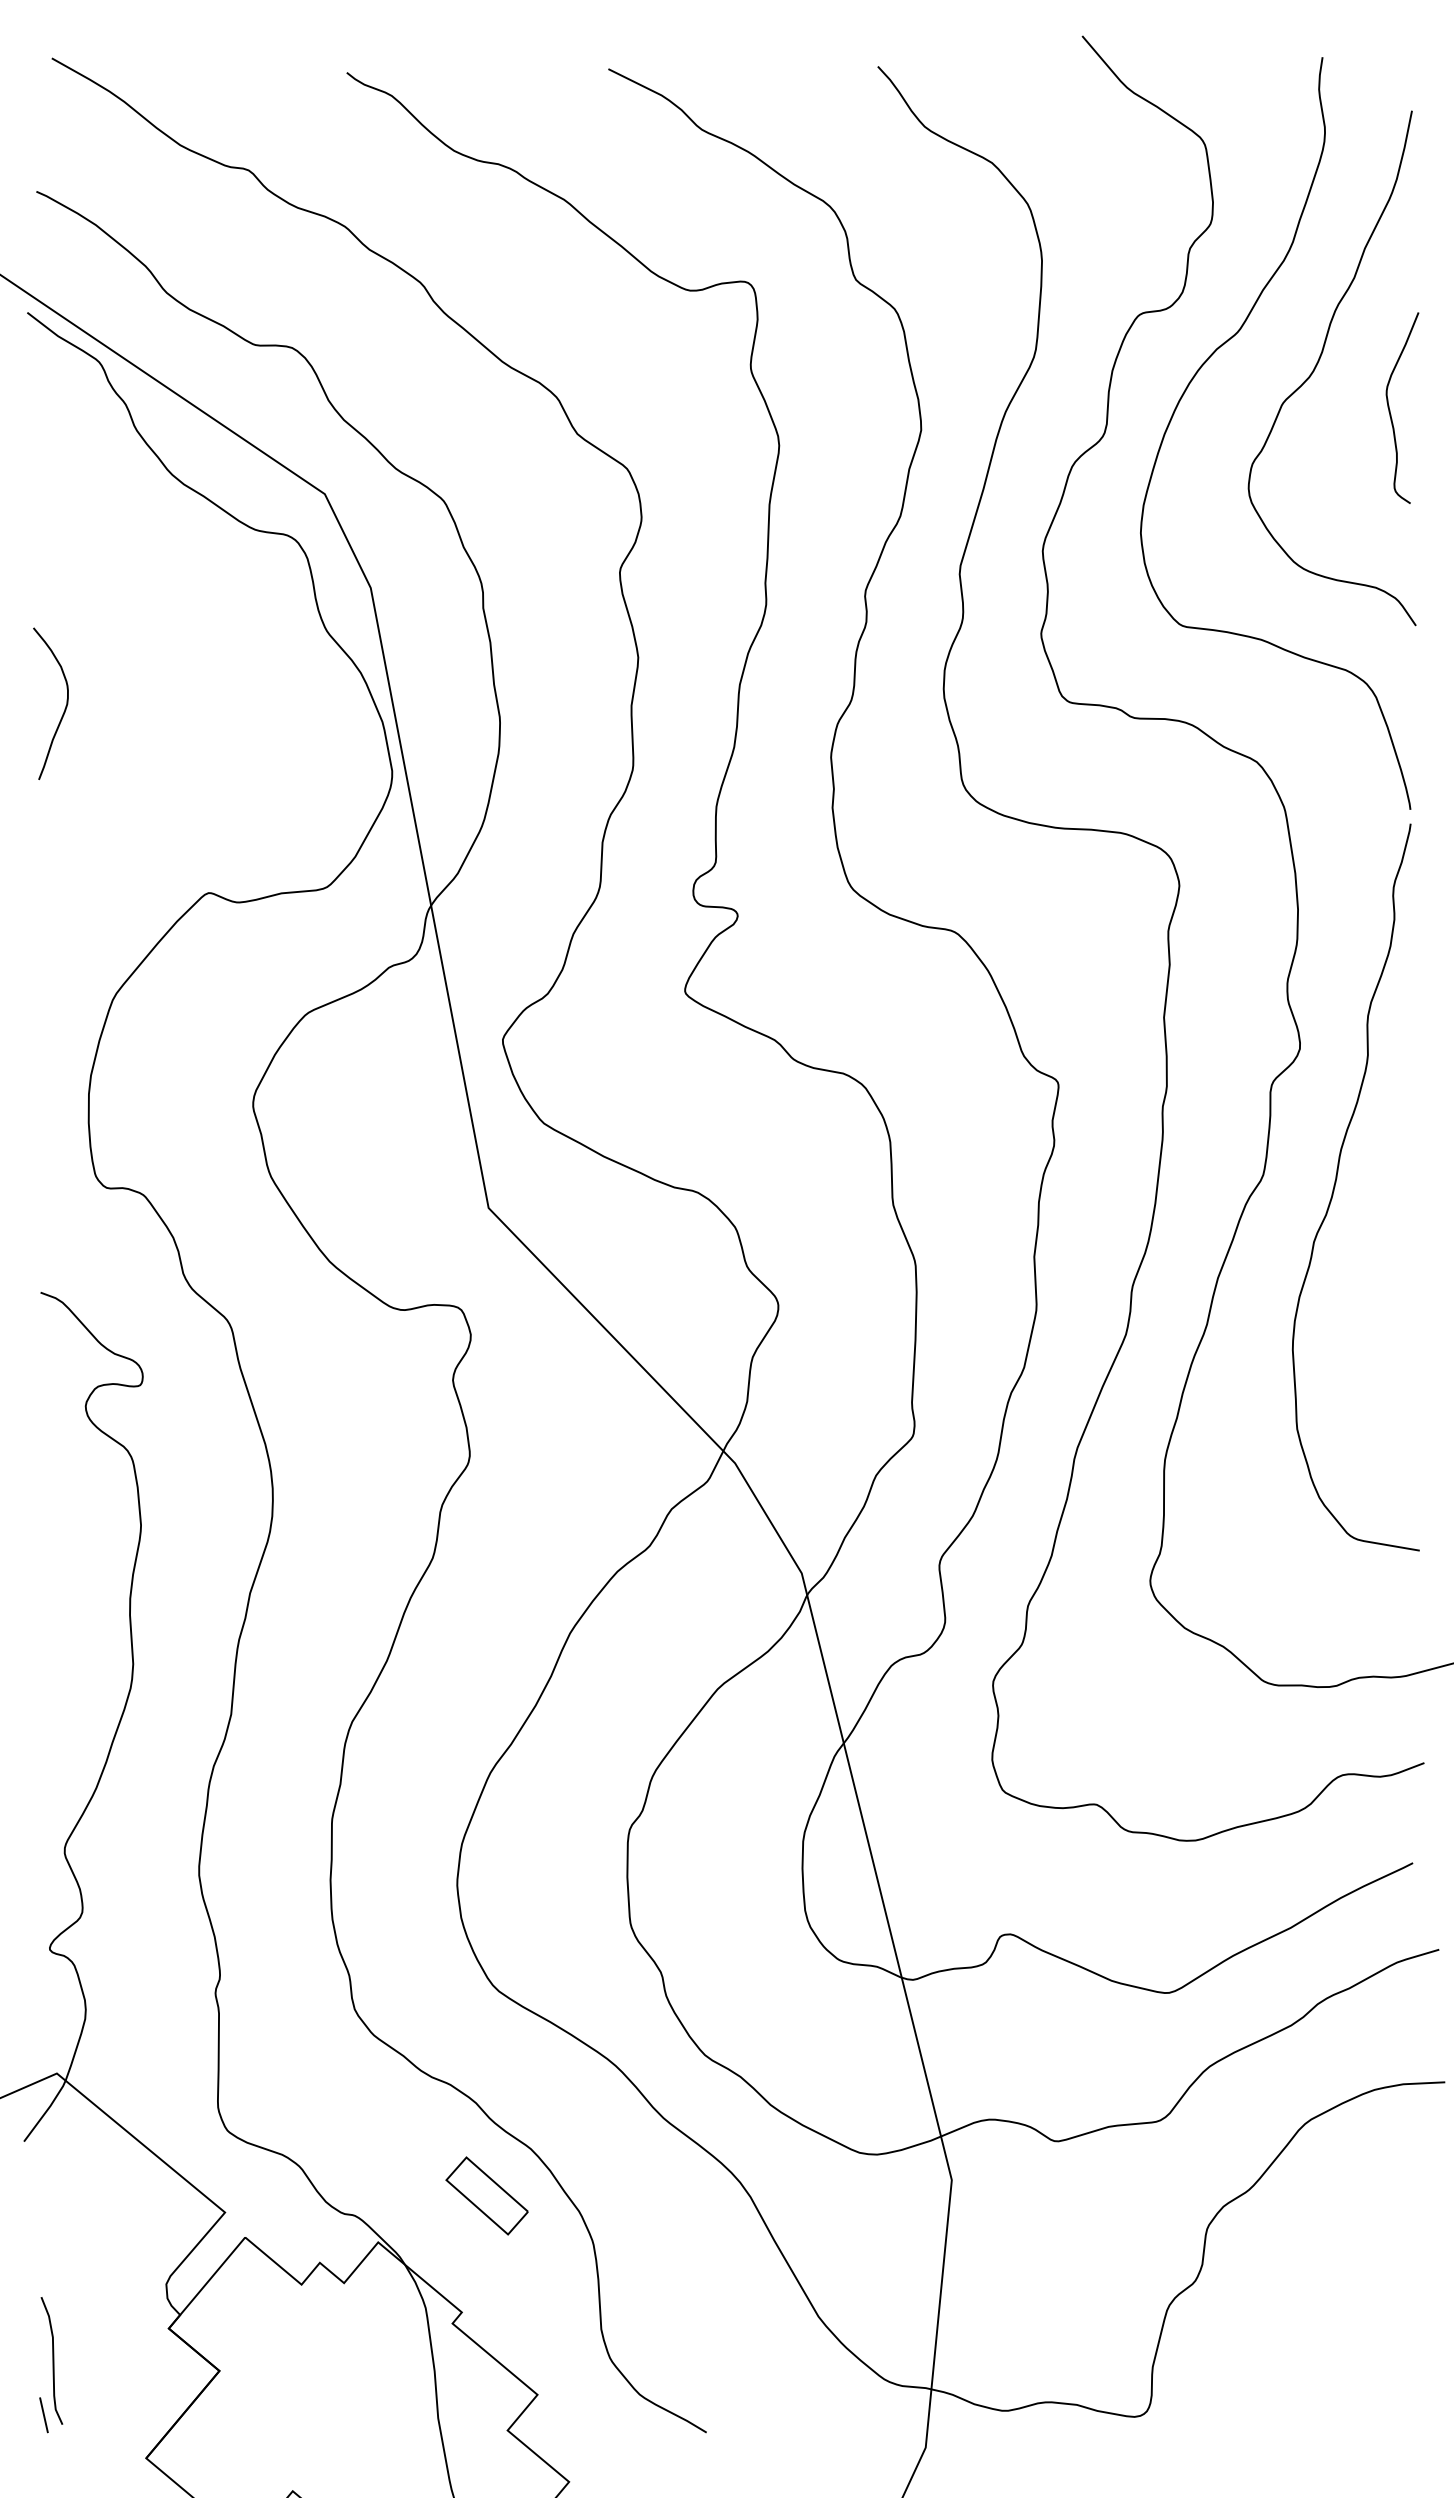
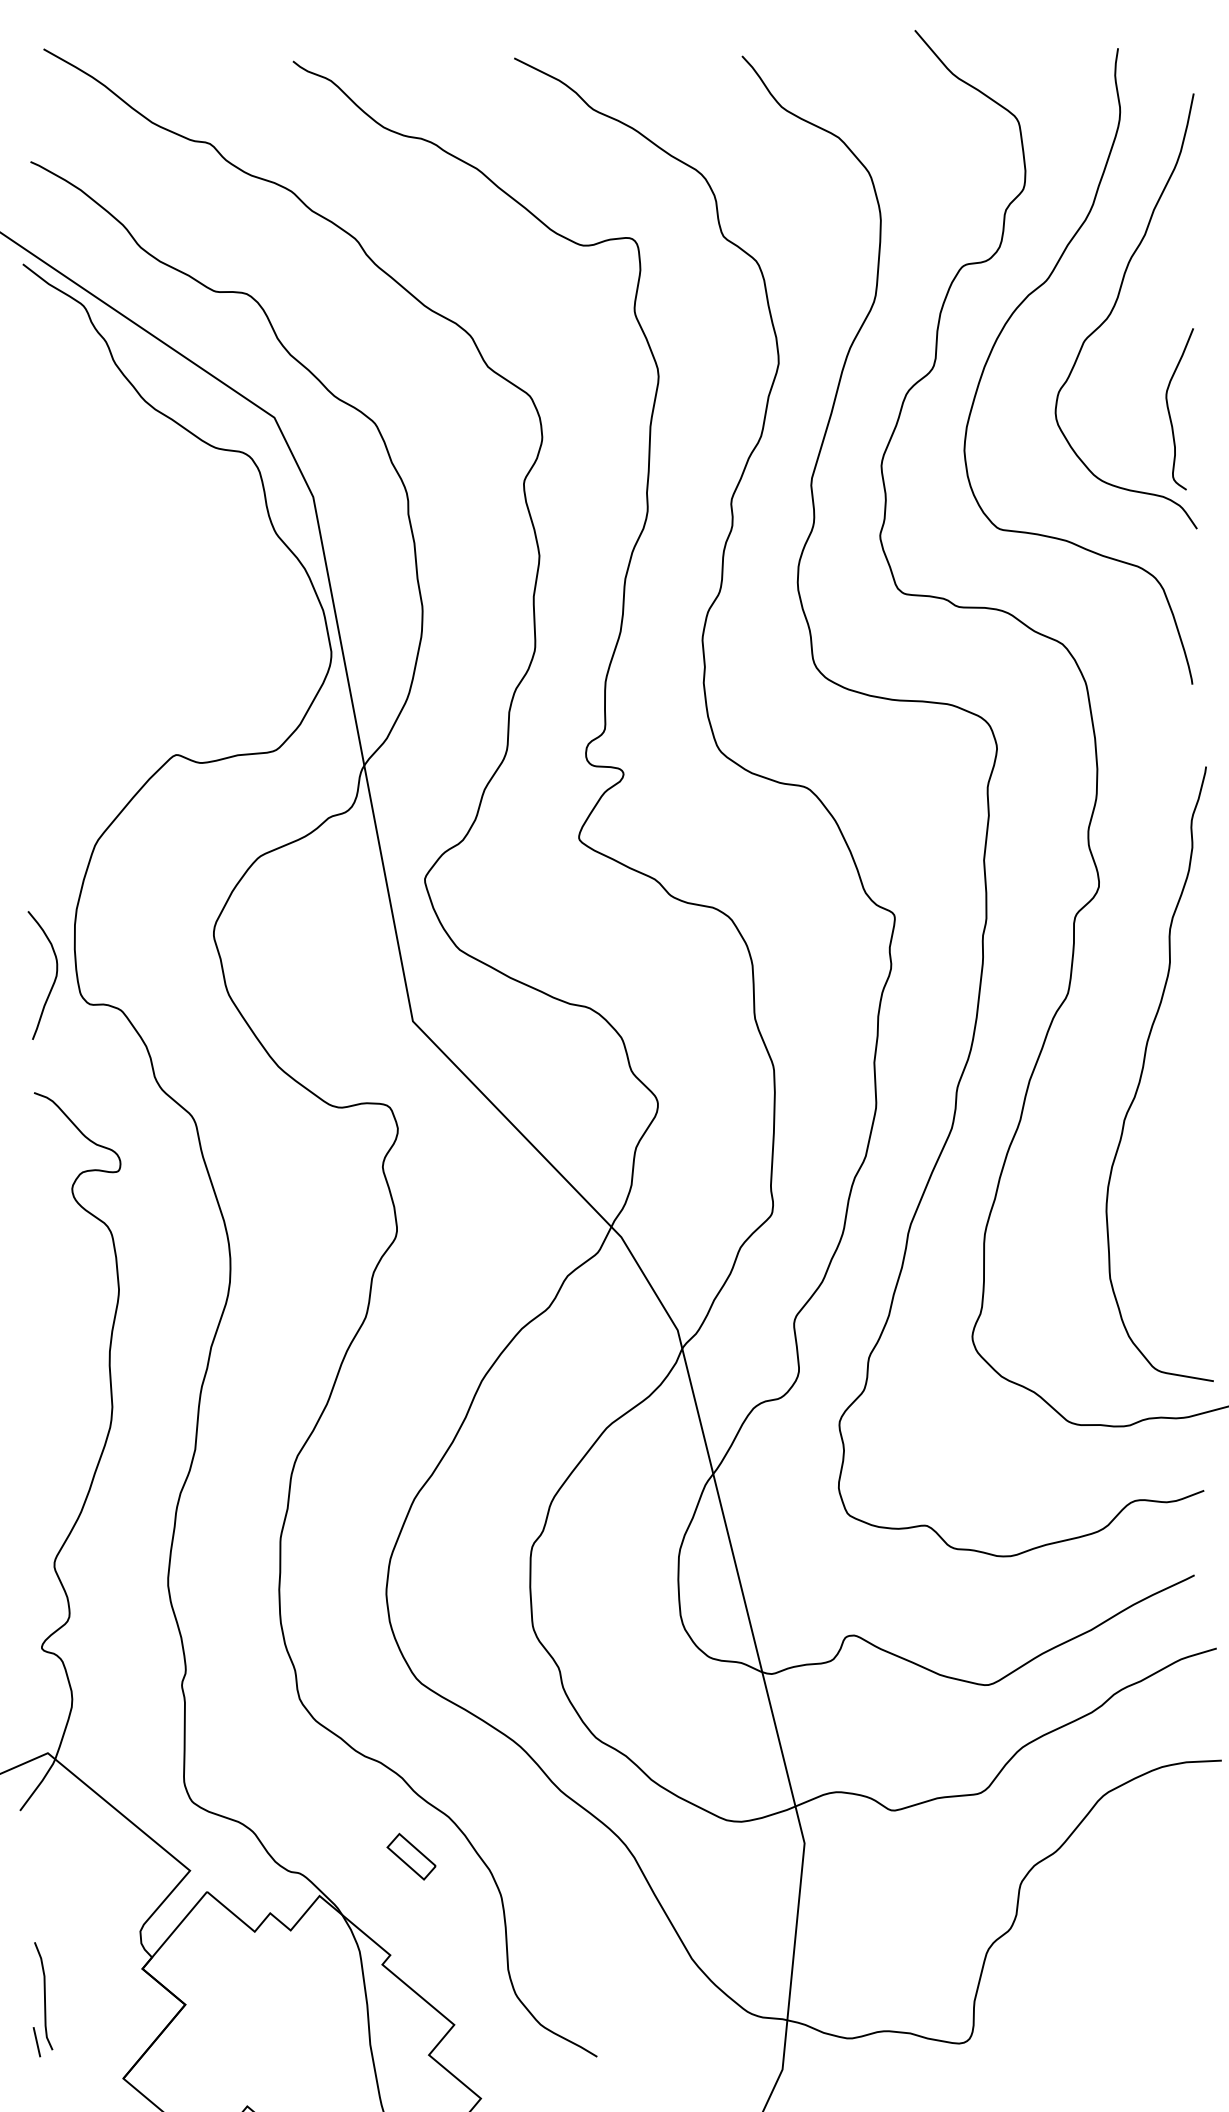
curve: (1390, 409) -> (1169, 410), moved
curve: (64, 708) -> (54, 979), moved
curve: (1336, 1183) -> (1143, 1070), moved
part: (486, 2195) -> (411, 1856), size x0.7

